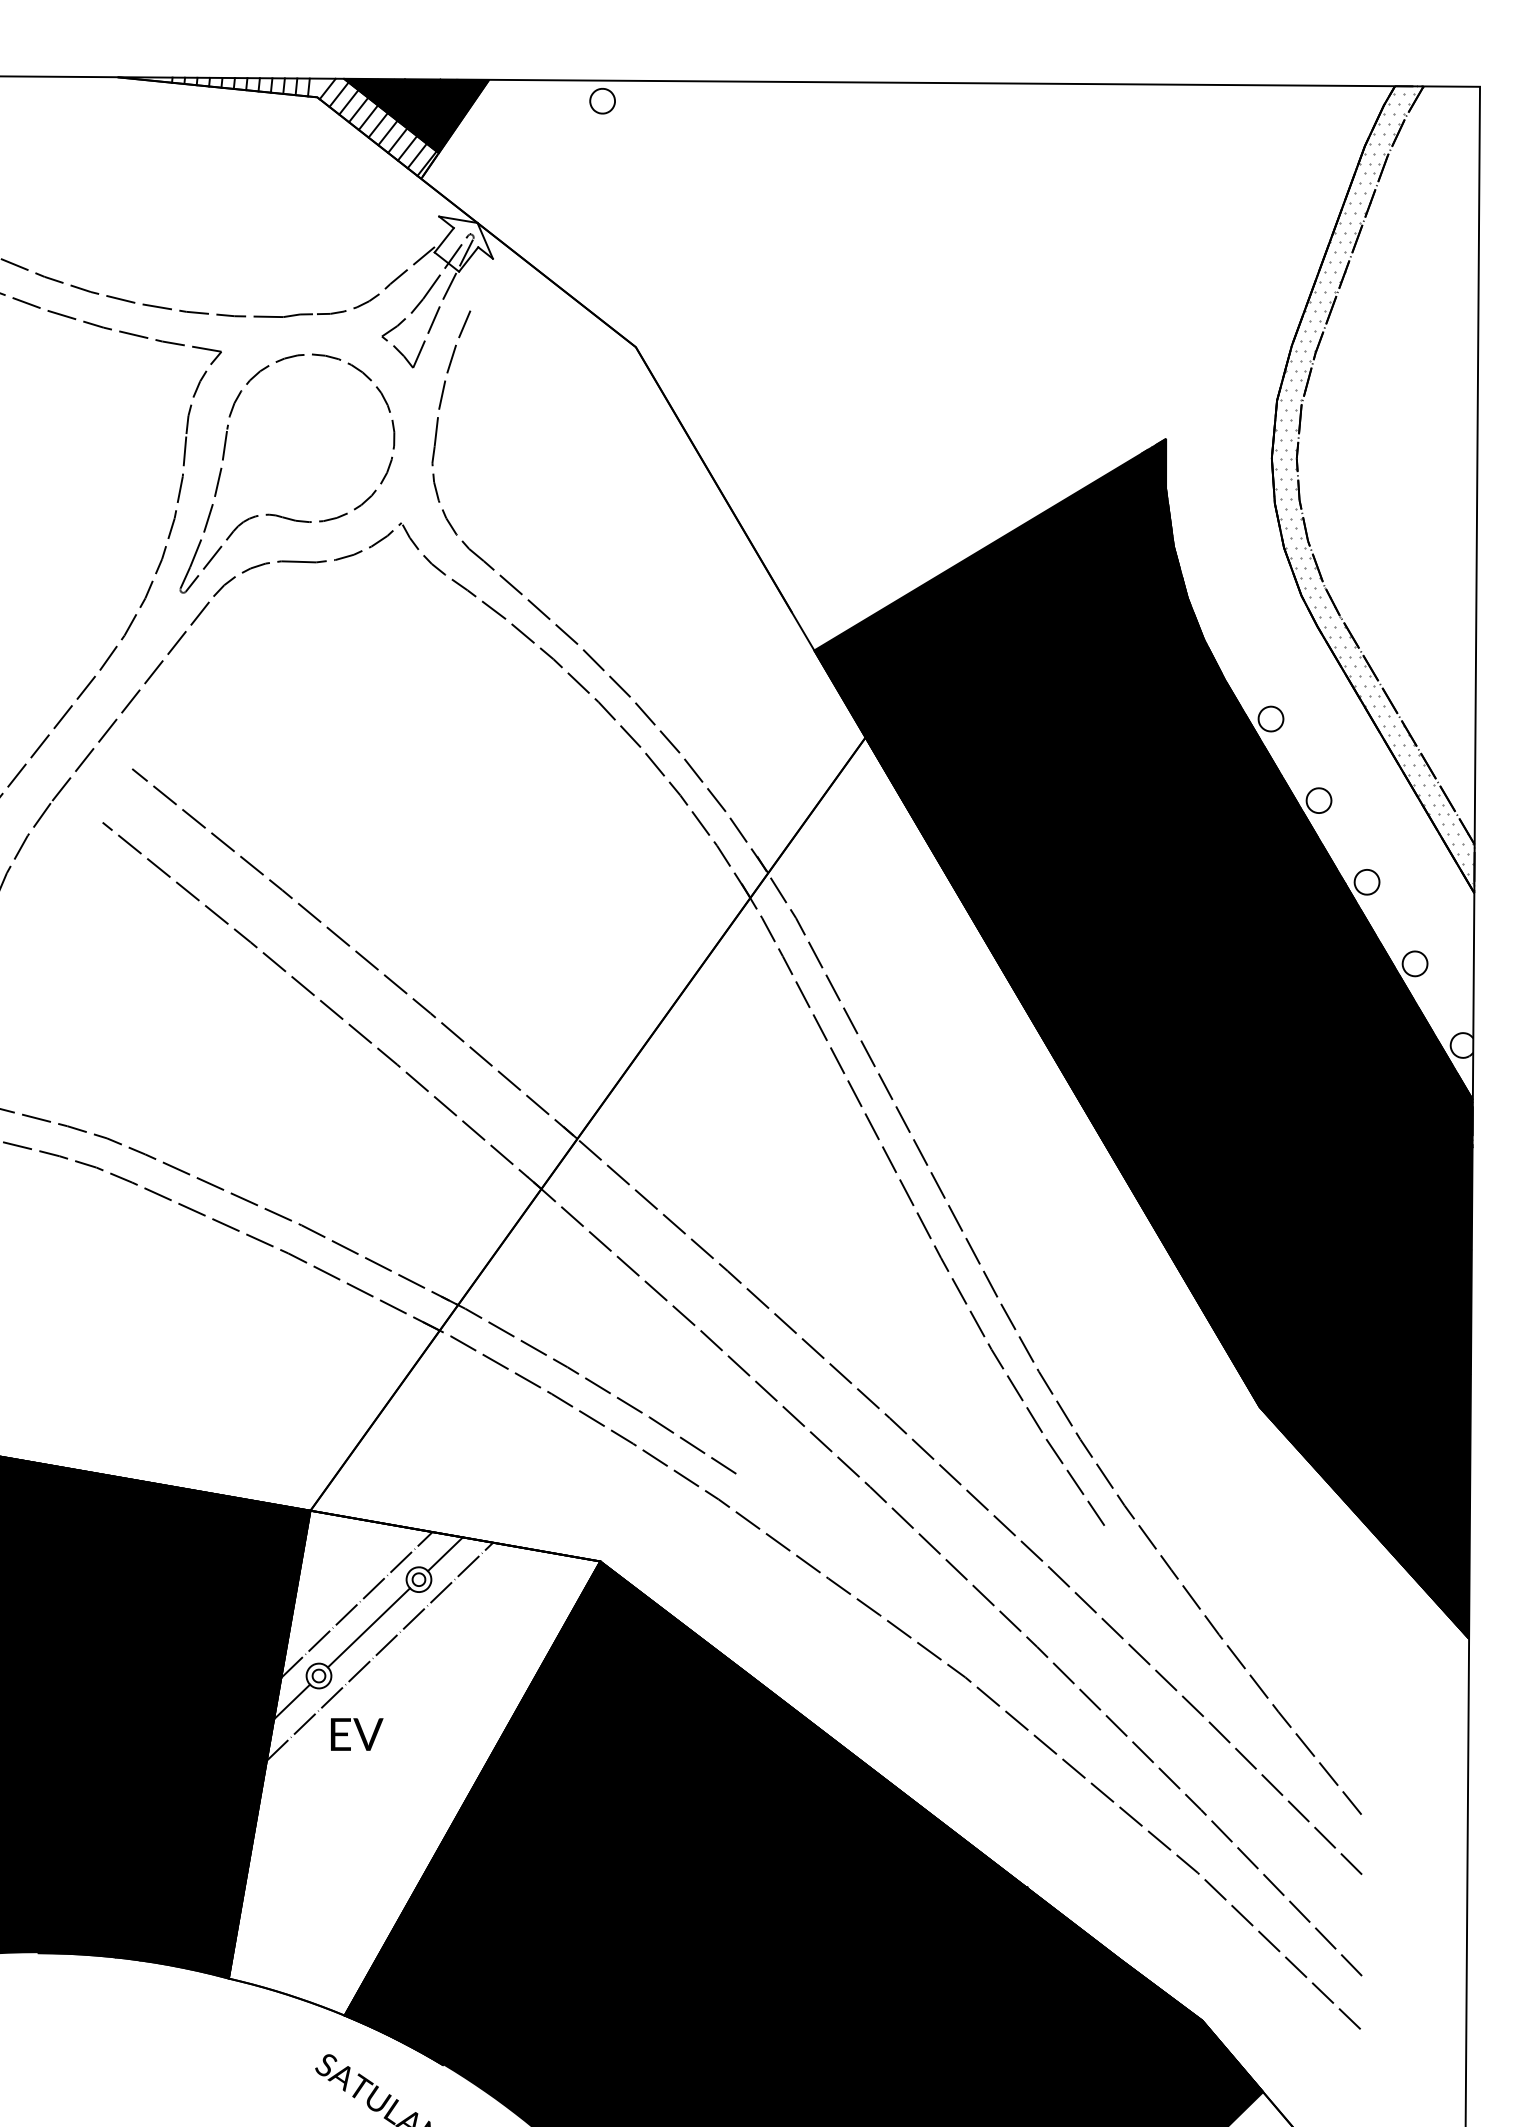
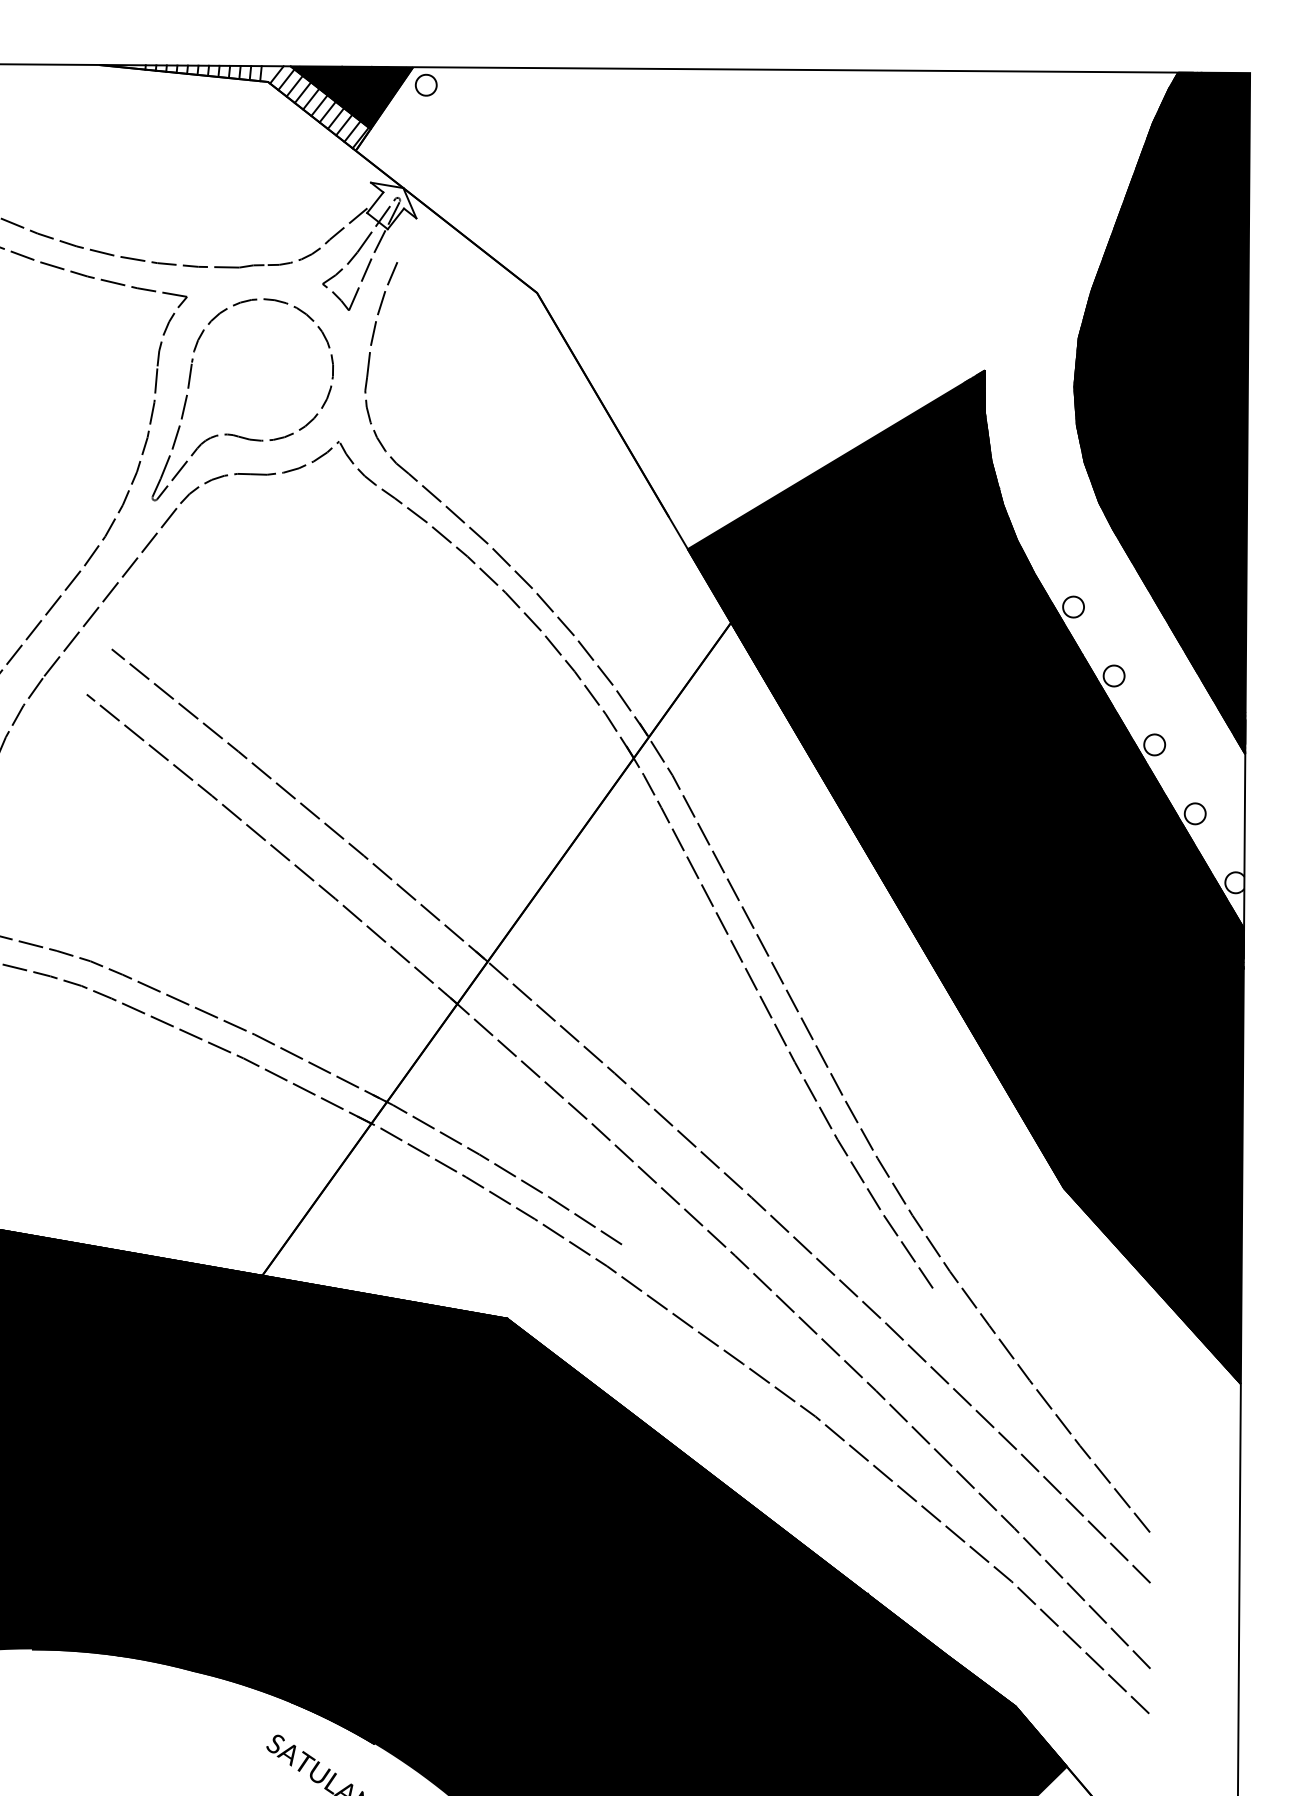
part: (602, 101) -> (426, 85), moved
fill: (1375, 489) -> (1161, 413), added
fill: (414, 1762) -> (350, 1488), added

